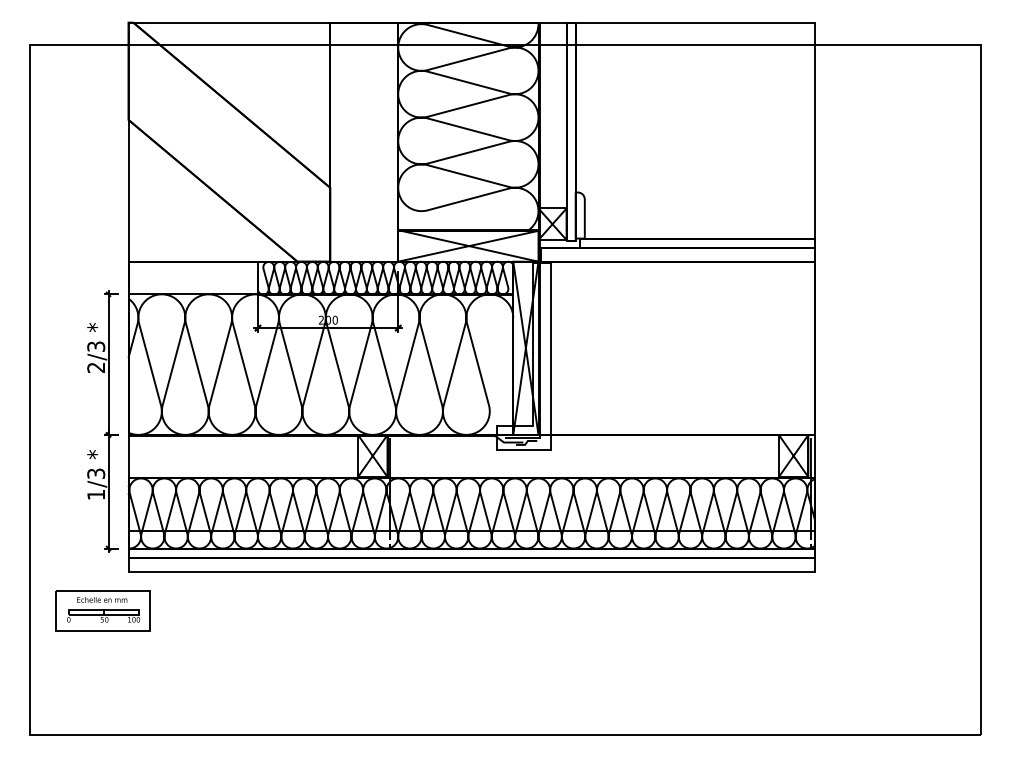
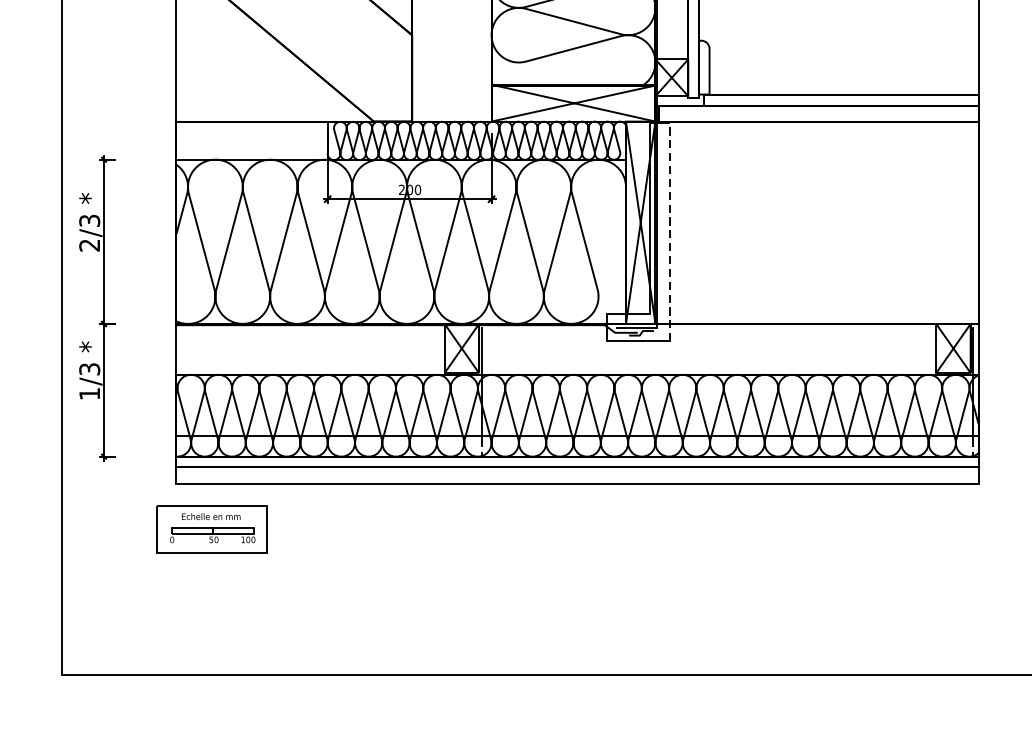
line: (551, 356) -> (670, 232), solid -> dashed
part: (102, 421) -> (97, 308), moved
part: (102, 610) -> (211, 529), moved

